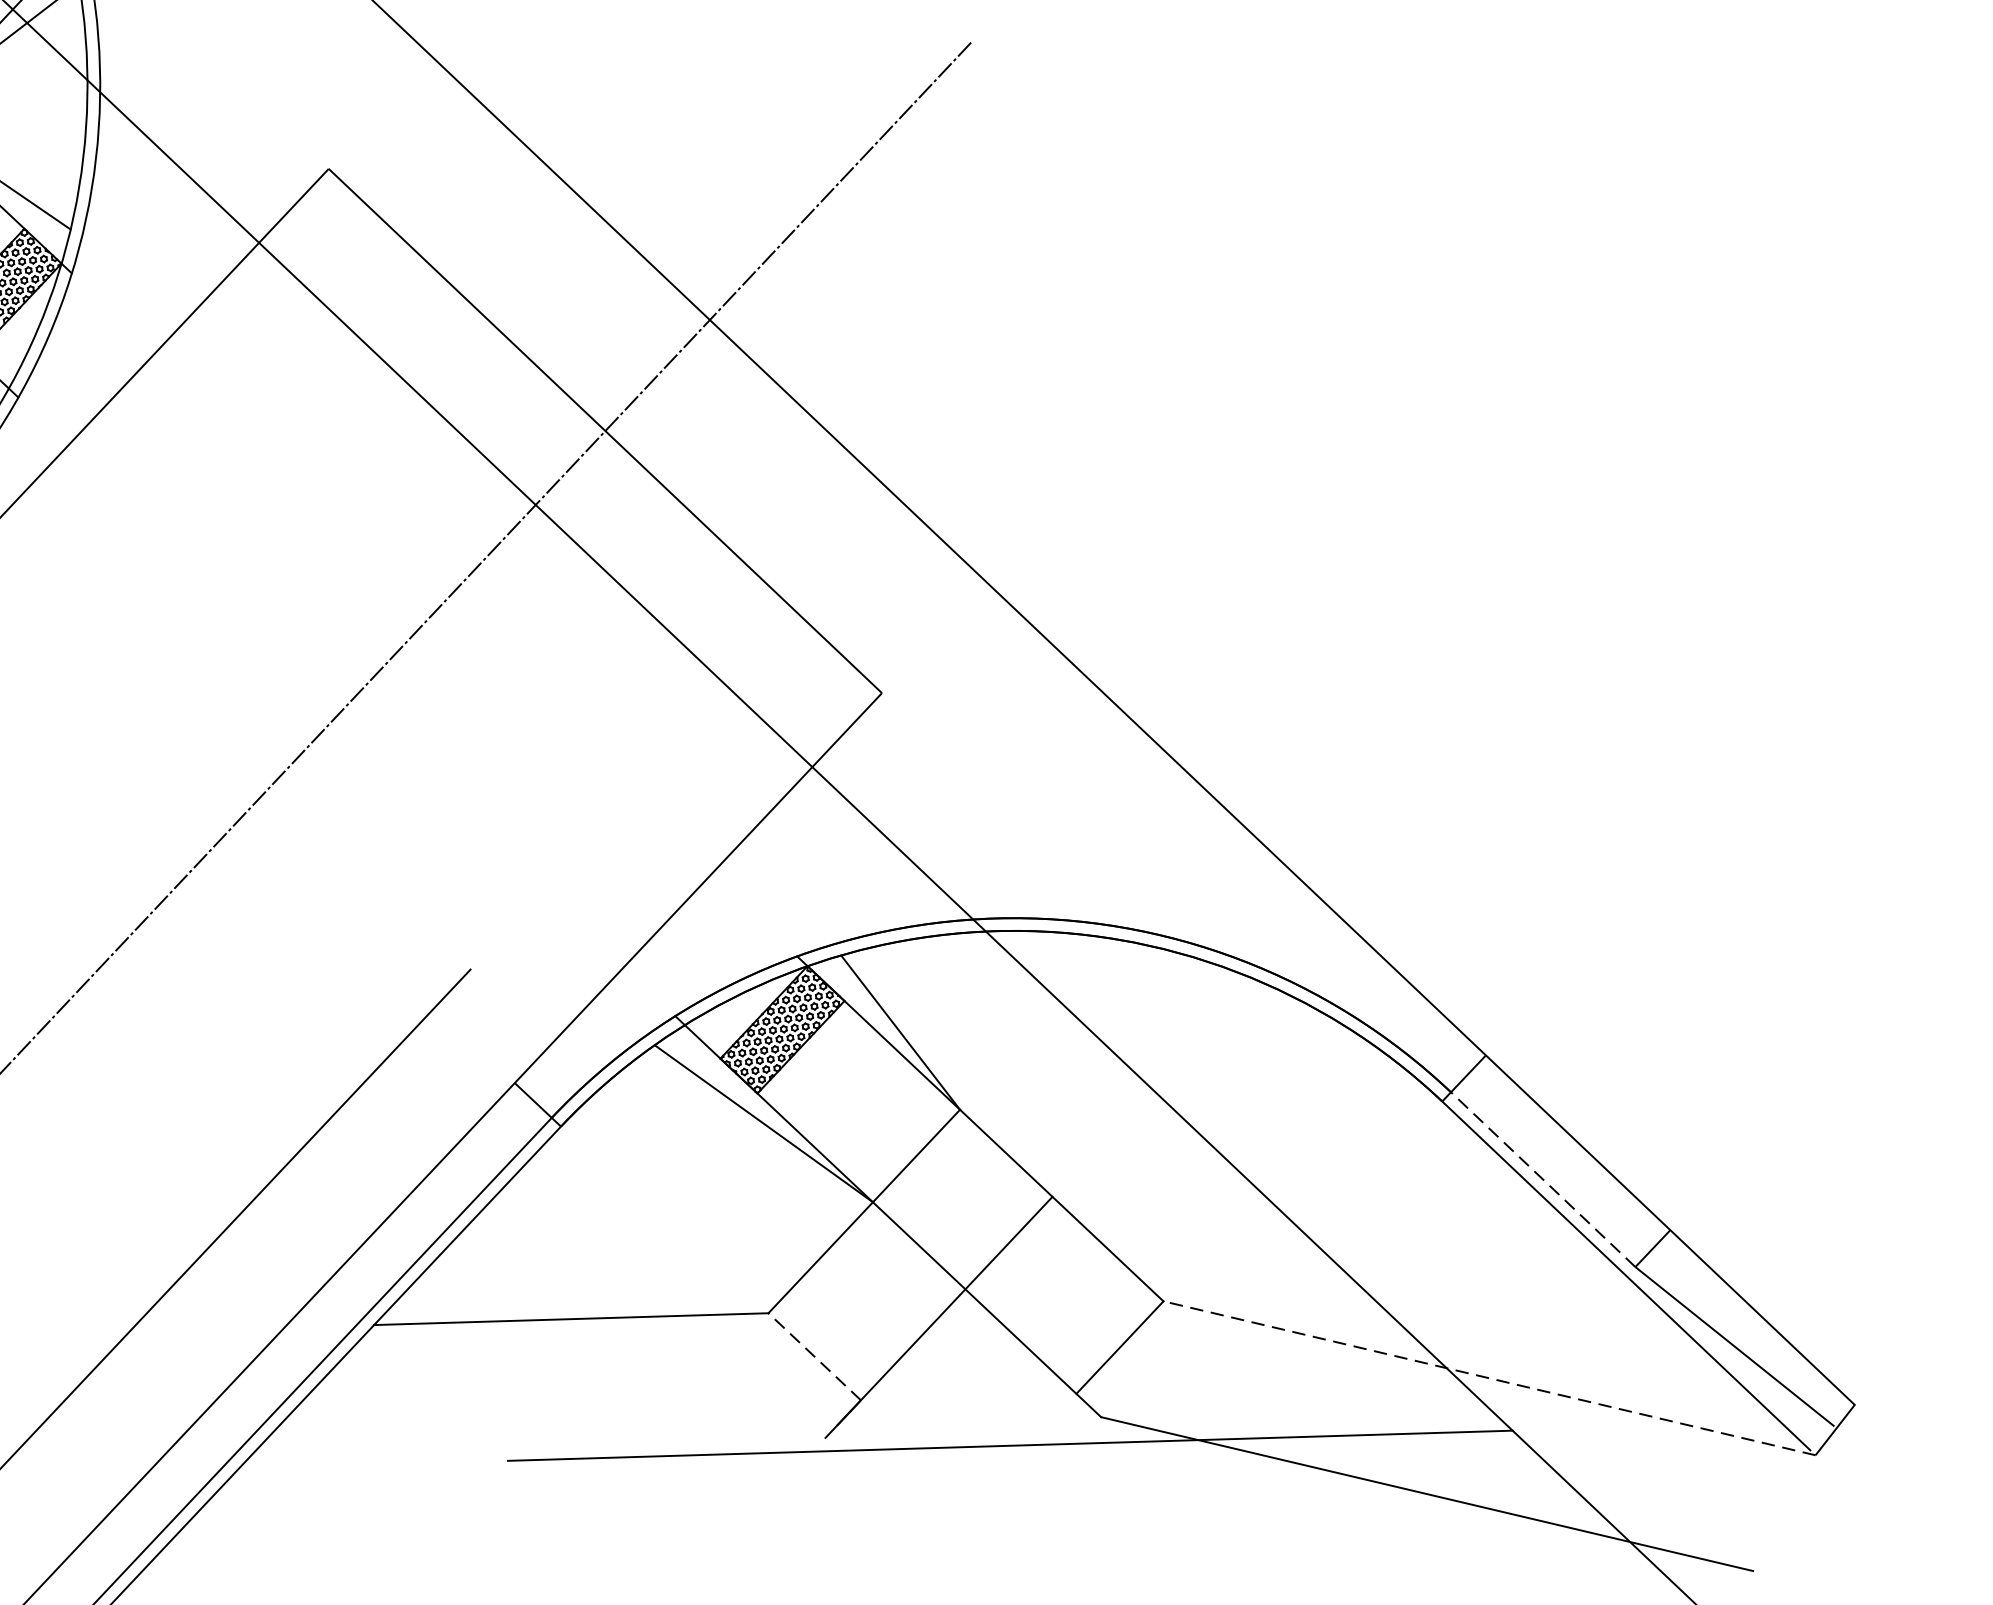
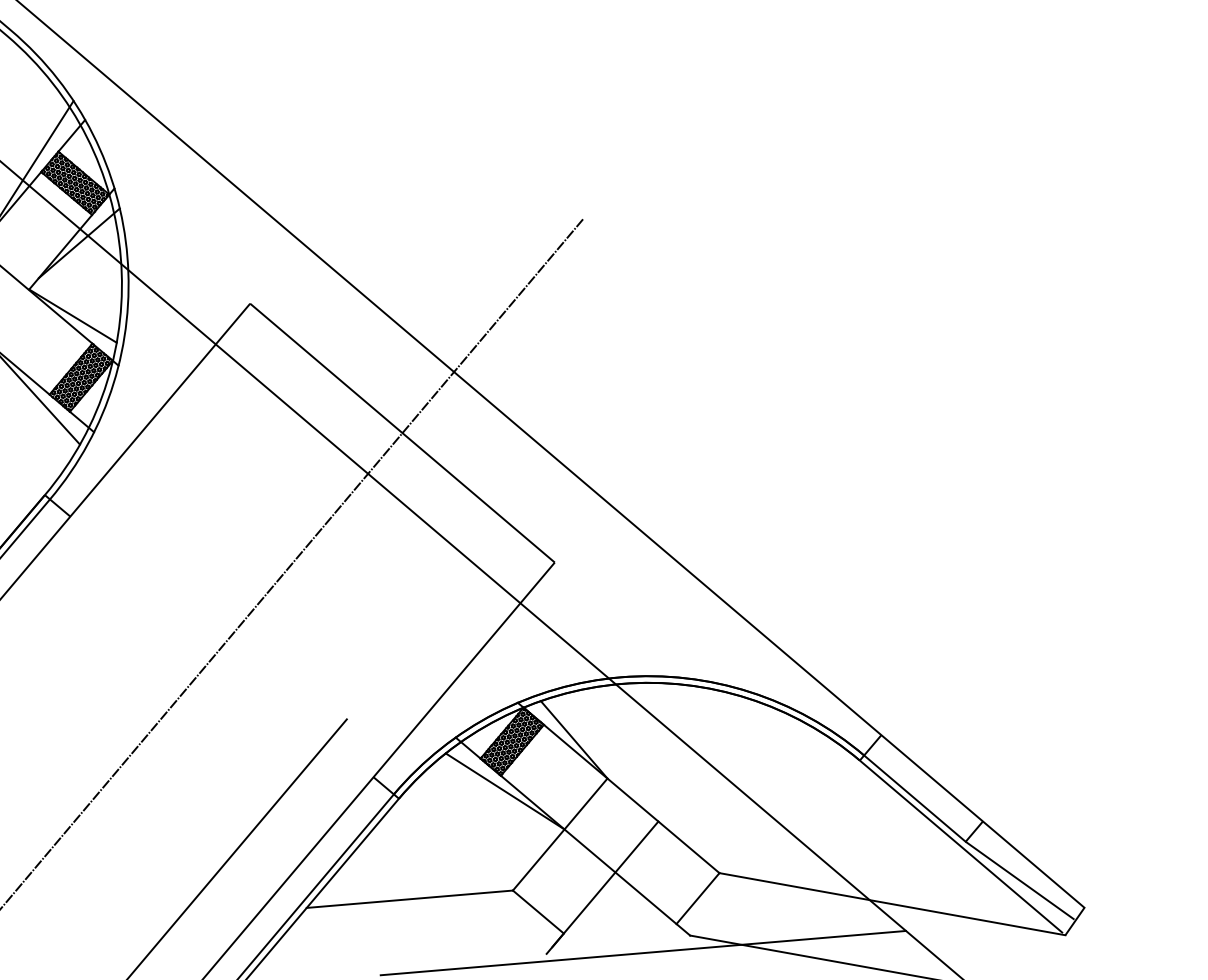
line: (1542, 1179) -> (914, 798), dashed -> solid
line: (814, 1355) -> (538, 911), dashed -> solid
line: (1489, 1378) -> (892, 904), dashed -> solid

